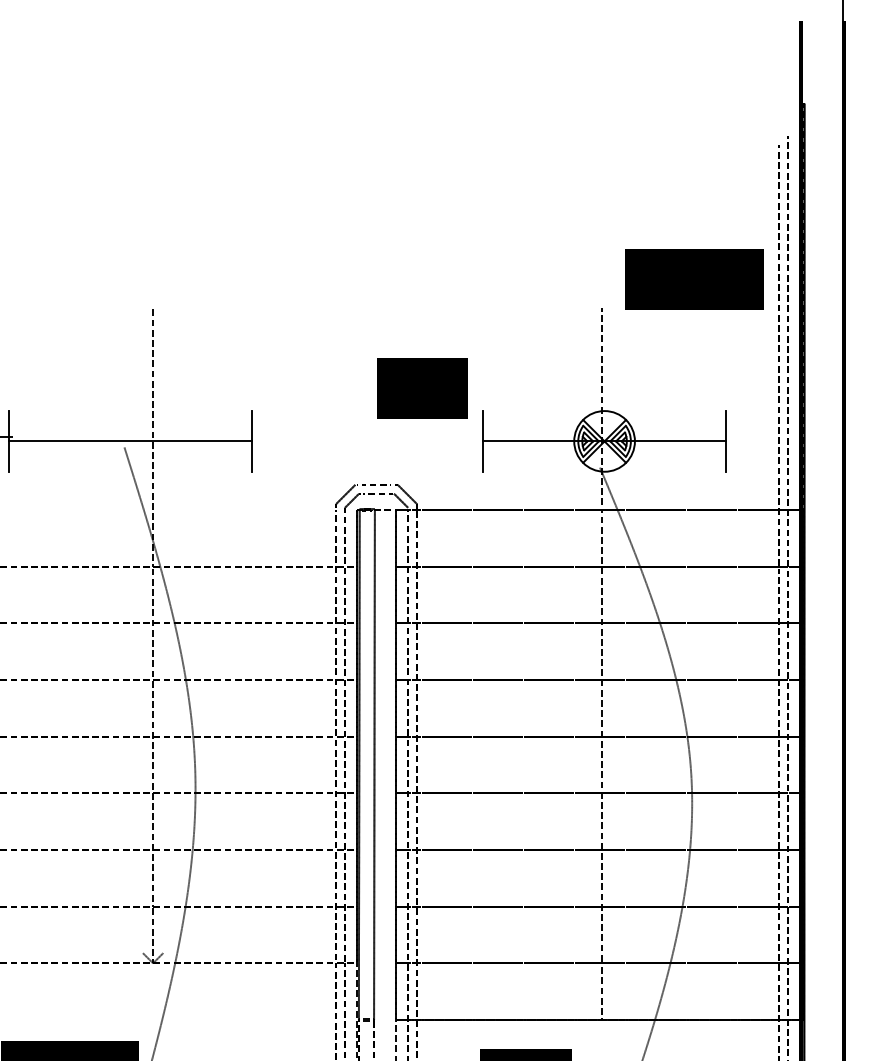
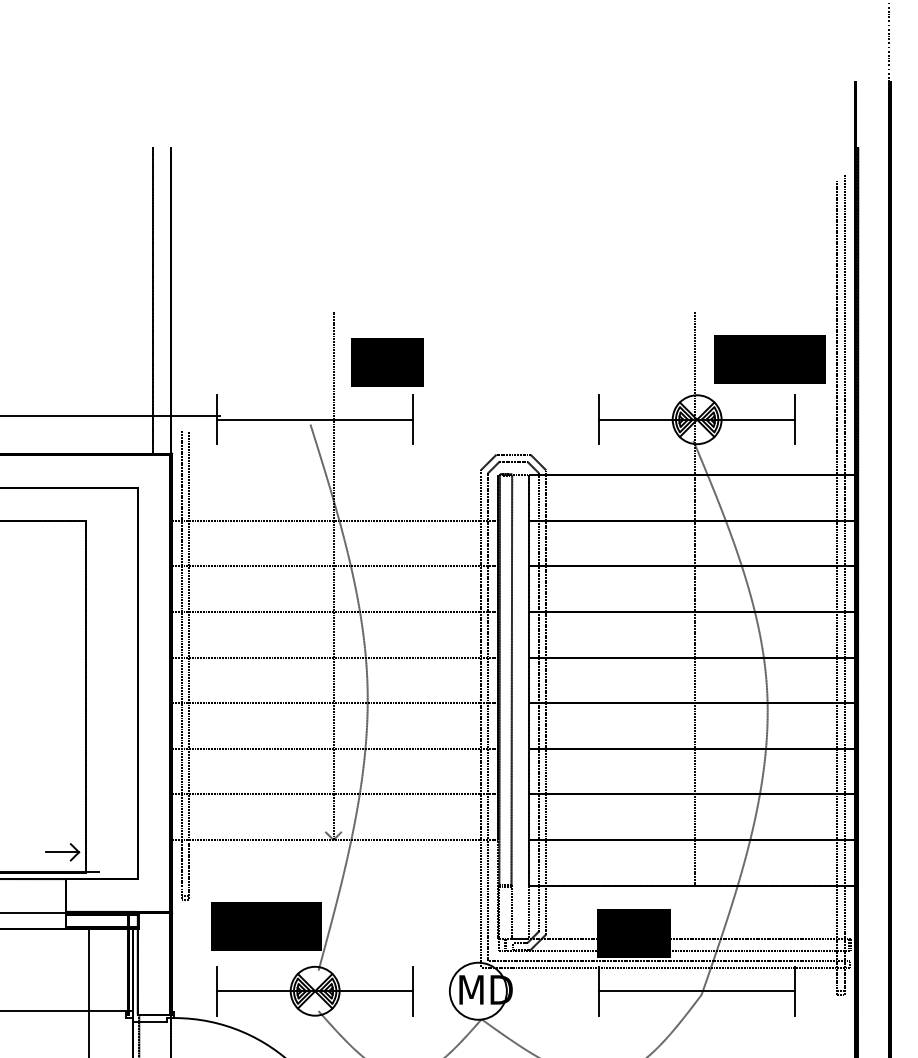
text: (694, 279) -> (769, 359), moved
text: (422, 388) -> (387, 362), moved

